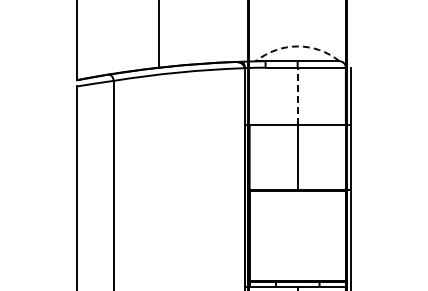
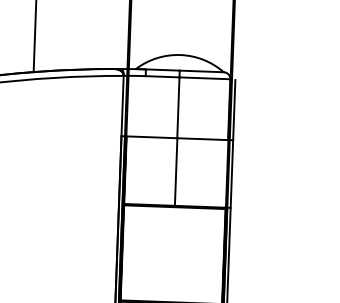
arc: (297, 46) -> (180, 55), dashed -> solid
line: (297, 96) -> (178, 107), dashed -> solid

